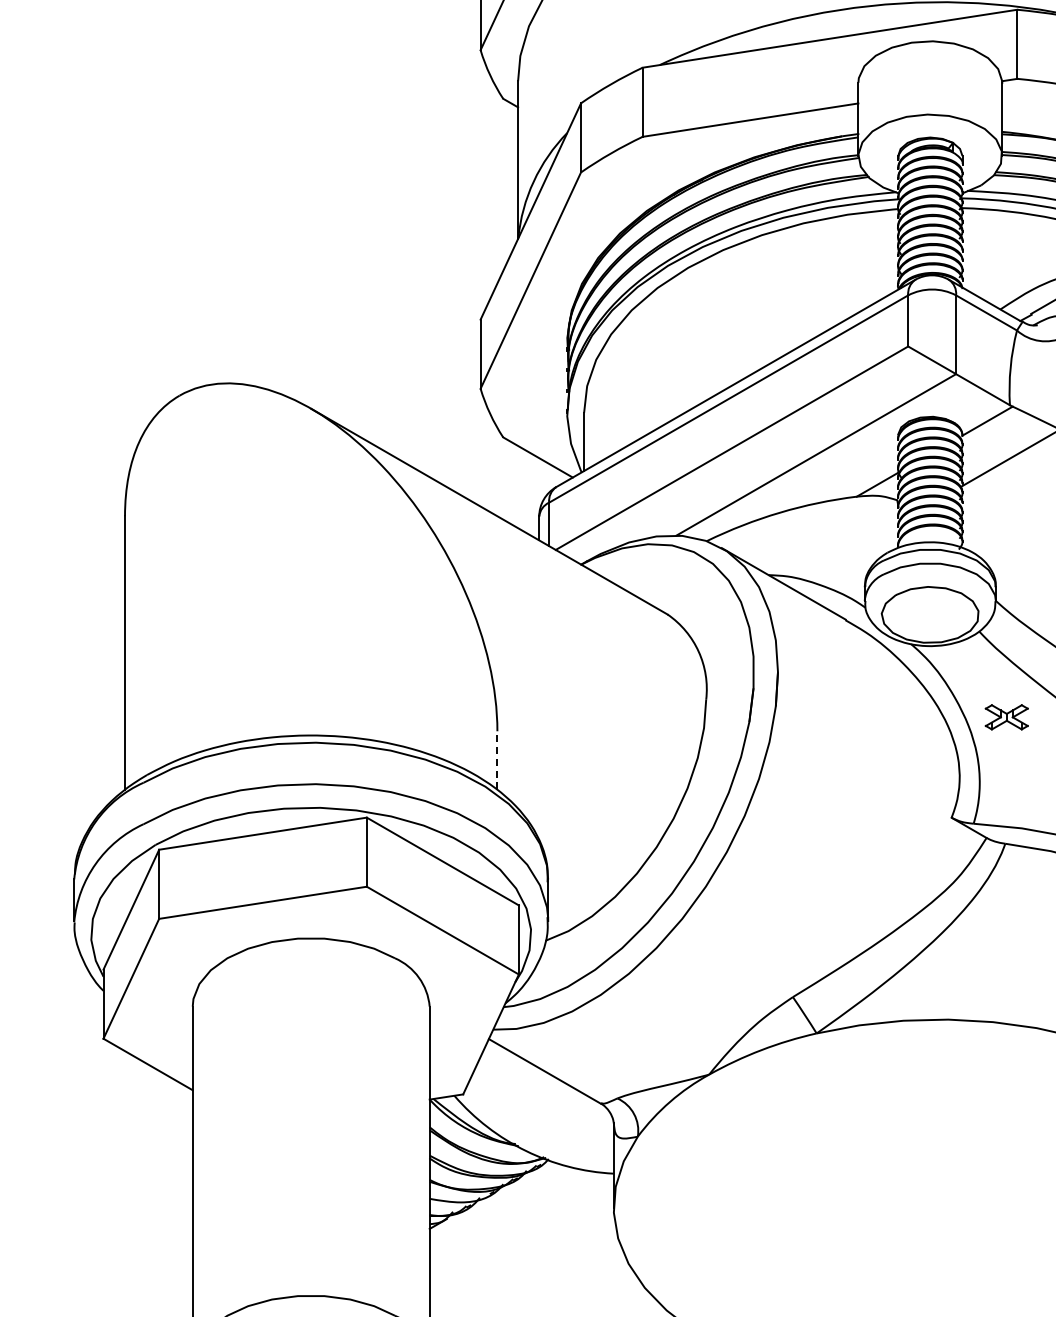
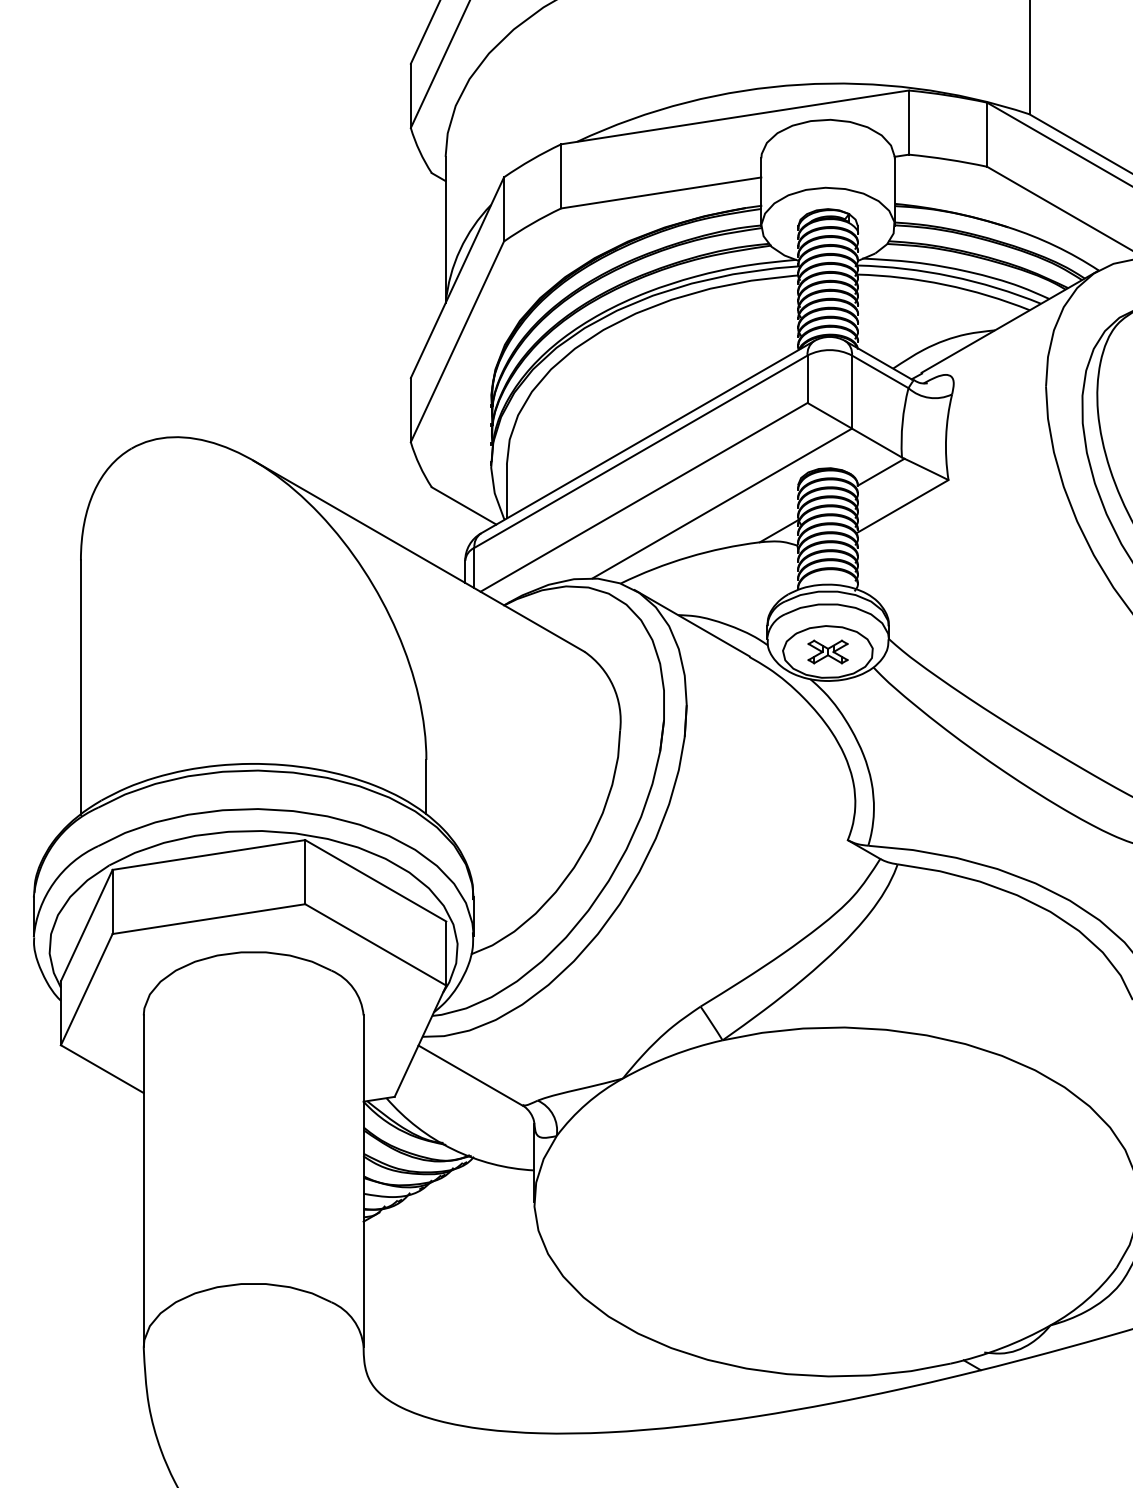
part: (1006, 716) -> (827, 651), moved
line: (497, 759) -> (426, 786), dashed -> solid

